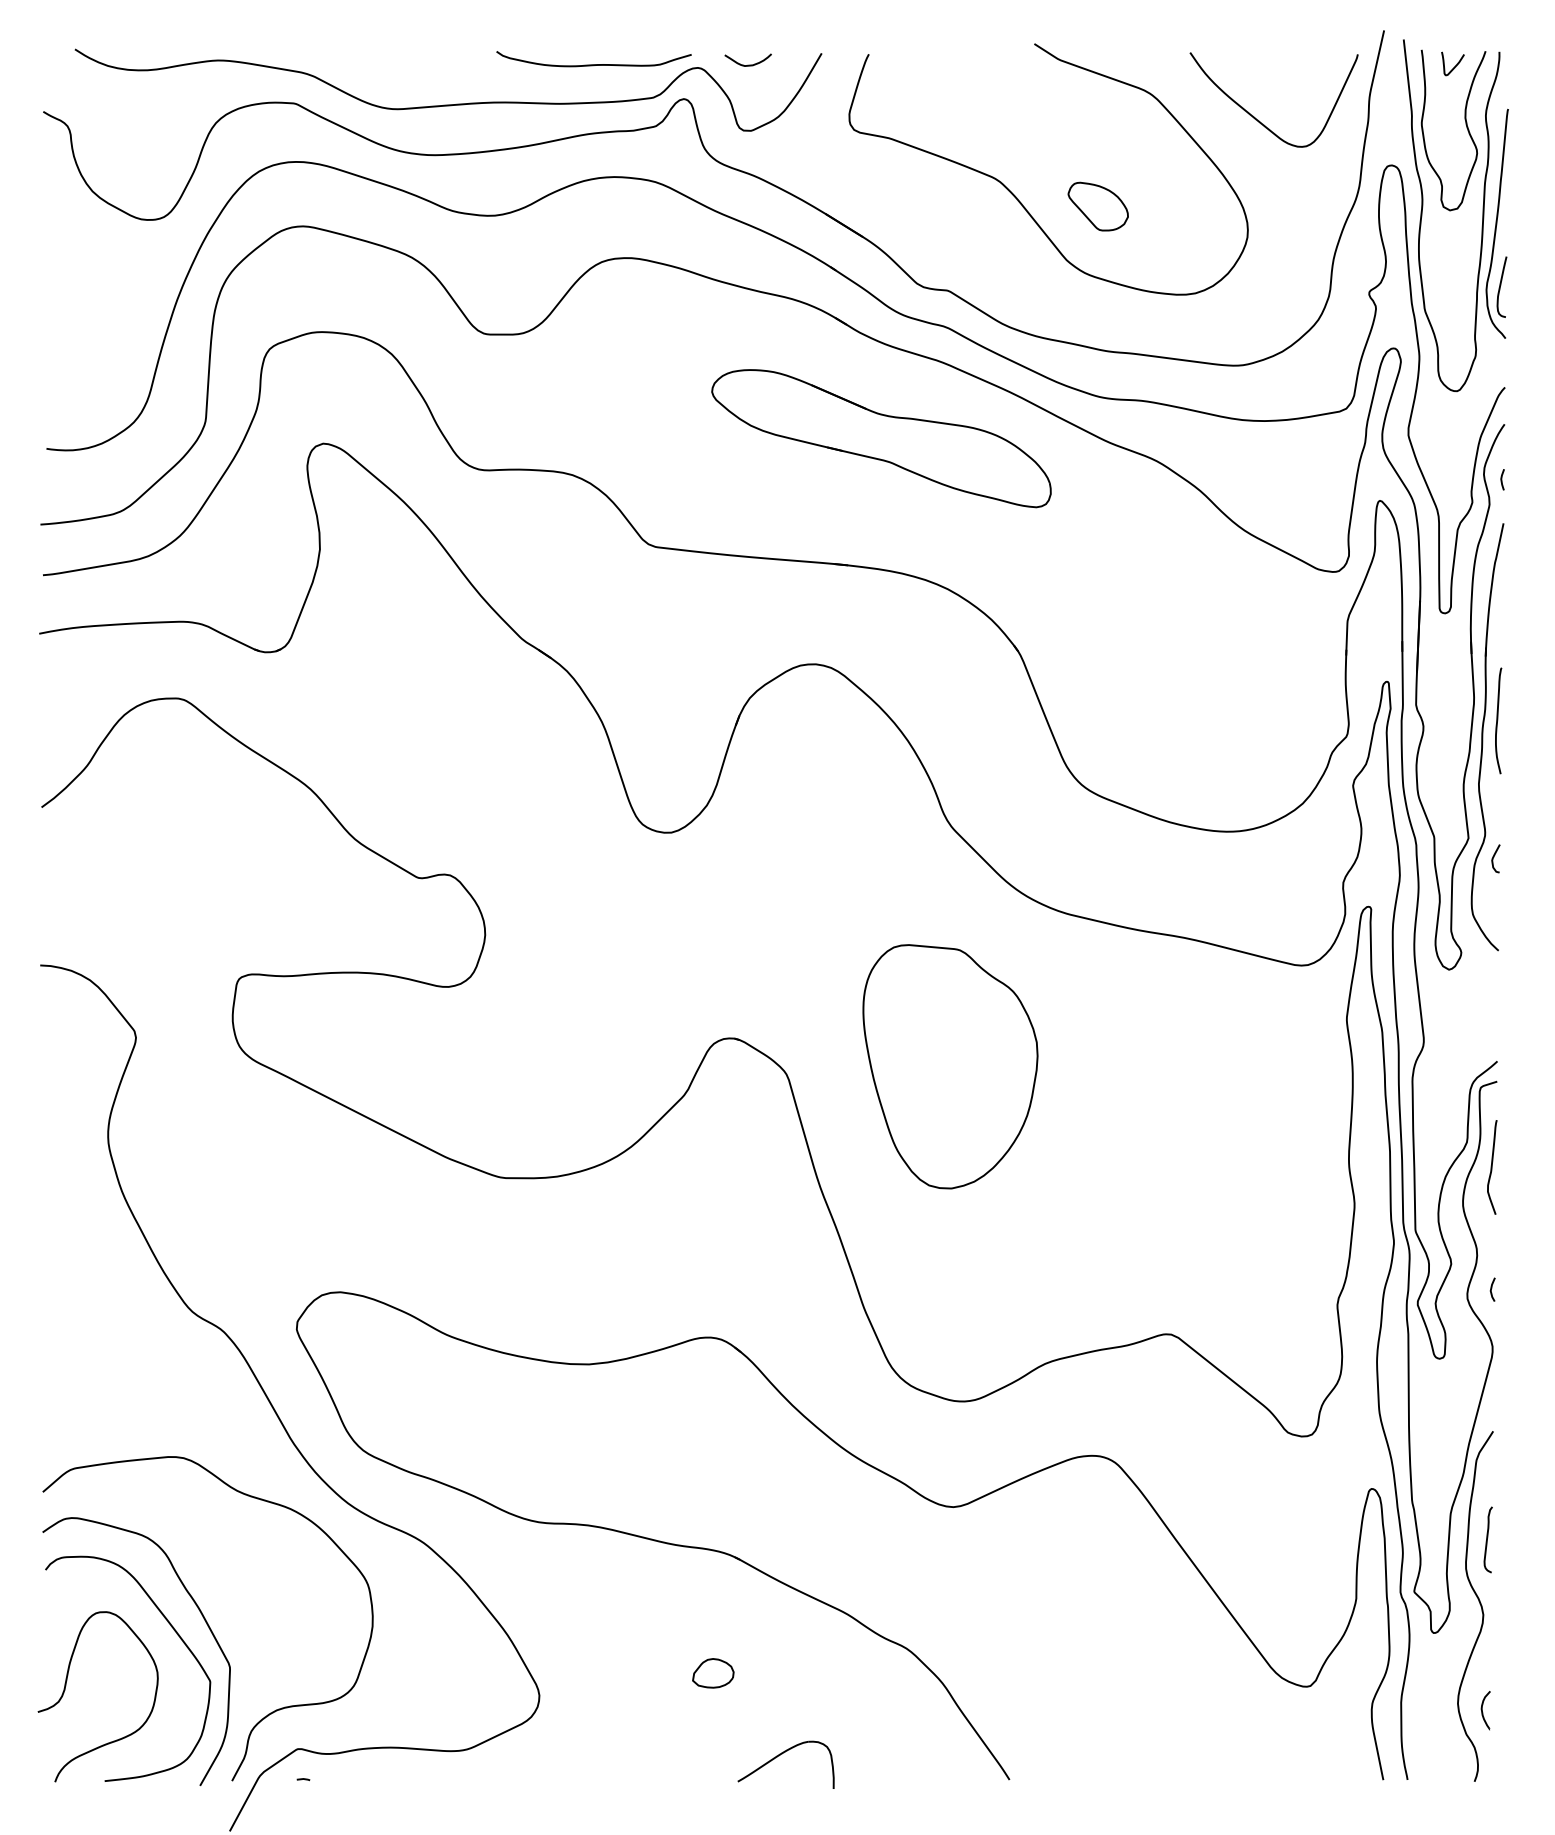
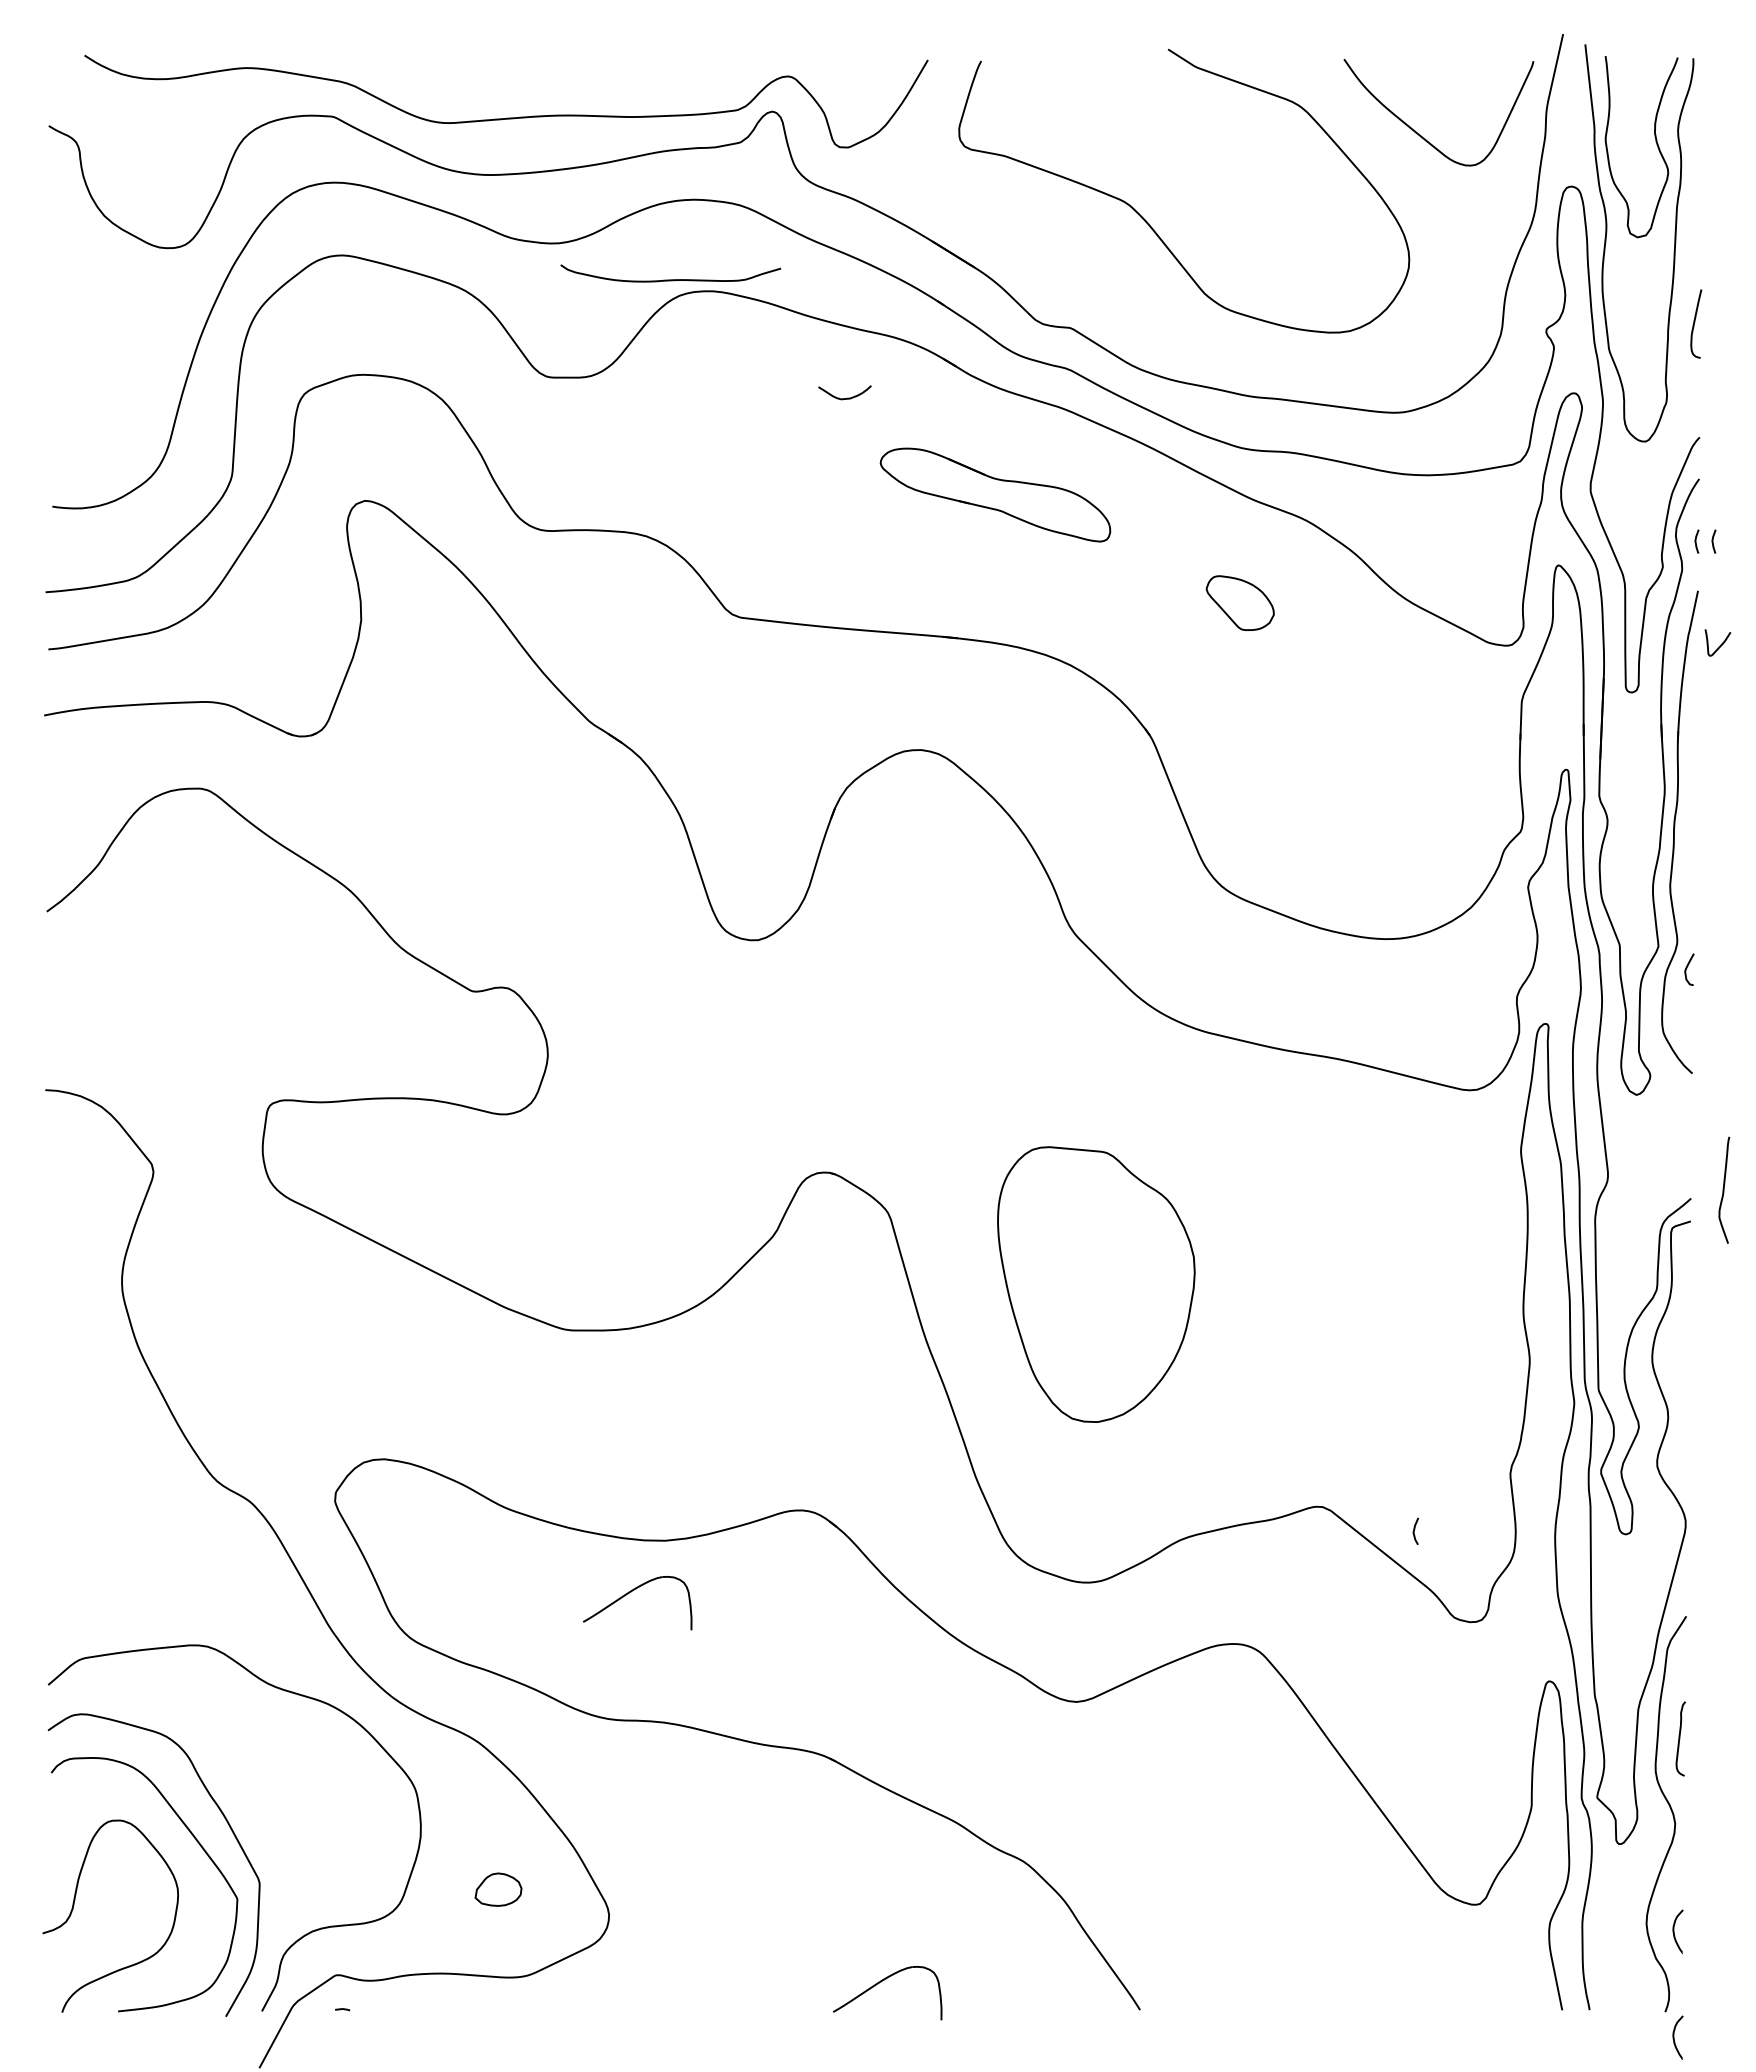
curve: (593, 64) -> (670, 279), moved
curve: (750, 64) -> (847, 397), moved
curve: (1455, 65) -> (1720, 644), moved
part: (1097, 206) -> (1239, 602), moved
curve: (1496, 223) -> (1690, 252), removed
part: (881, 438) -> (995, 494), size x0.6
curve: (1517, 479) -> (1713, 541), added
curve: (1497, 720) -> (1691, 813), removed
part: (950, 1066) -> (1096, 1284), moved
curve: (1492, 1166) -> (1724, 1189), moved
curve: (1492, 1288) -> (1415, 1529), moved
part: (559, 1410) -> (631, 1592), added
part: (713, 1673) -> (498, 1889), moved
curve: (1482, 1804) -> (1674, 2037), added

